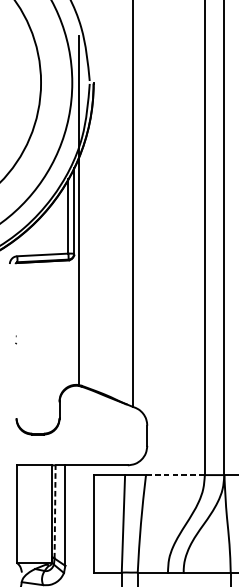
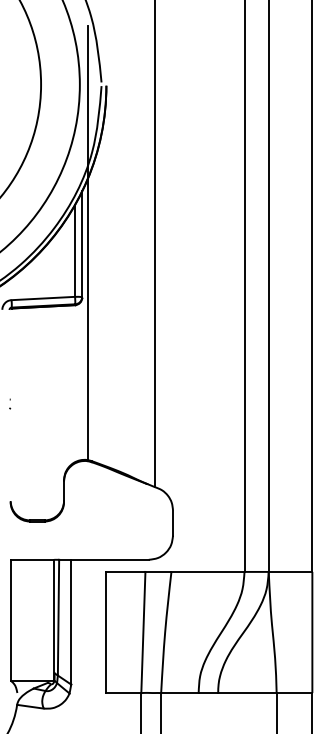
line: (175, 474) -> (207, 571), dashed -> solid
line: (55, 511) -> (58, 617), dashed -> solid

